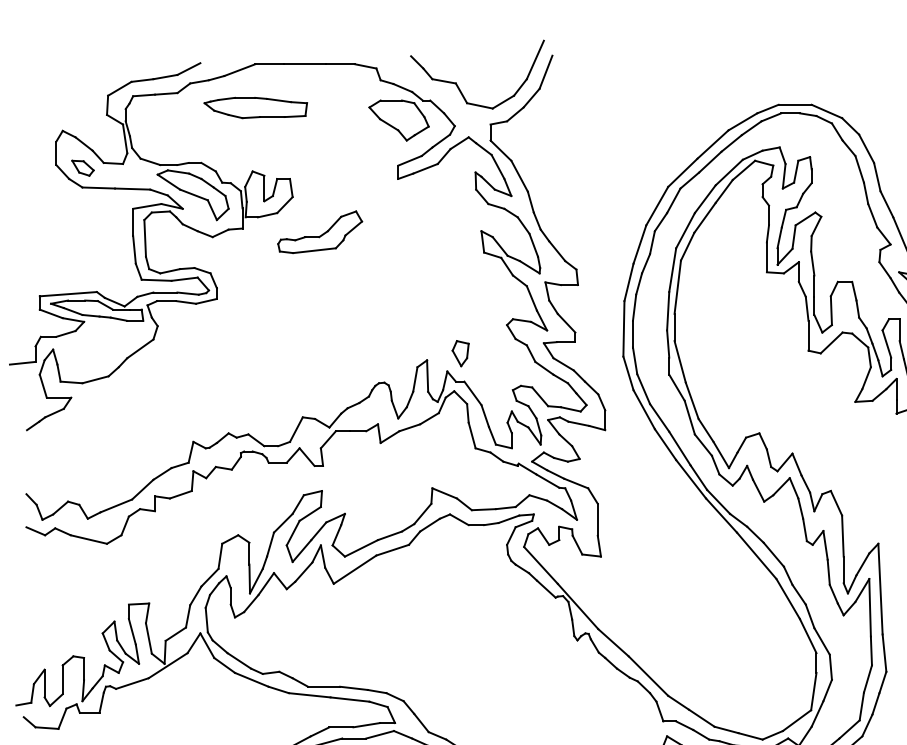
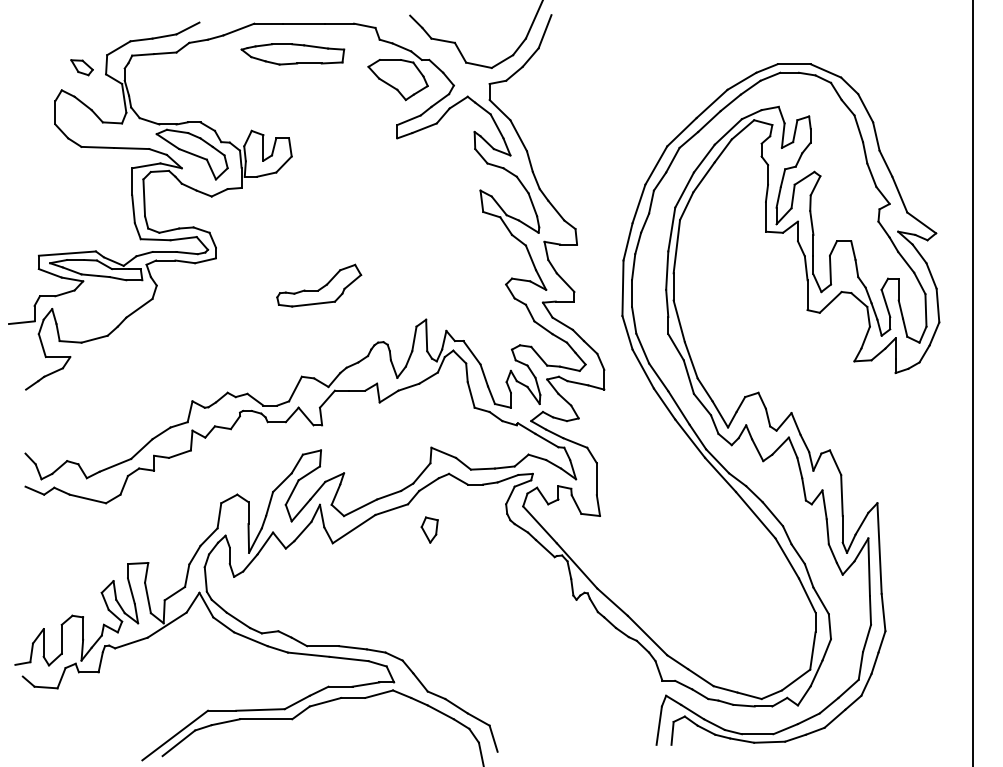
part: (255, 108) -> (292, 54), moved
part: (82, 168) -> (81, 67), moved
part: (320, 232) -> (319, 285), moved
part: (460, 353) -> (429, 529), moved

